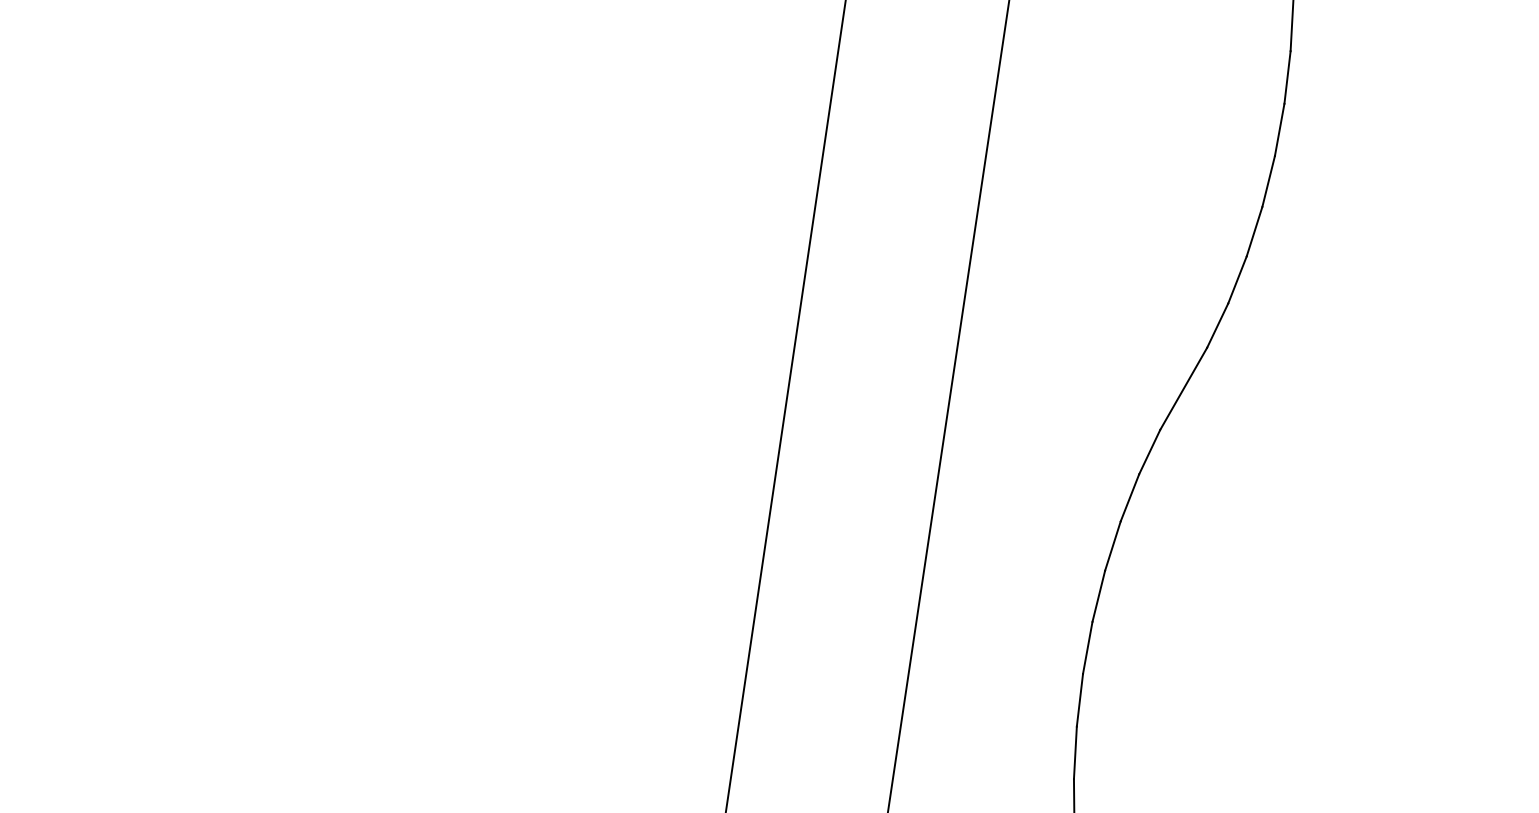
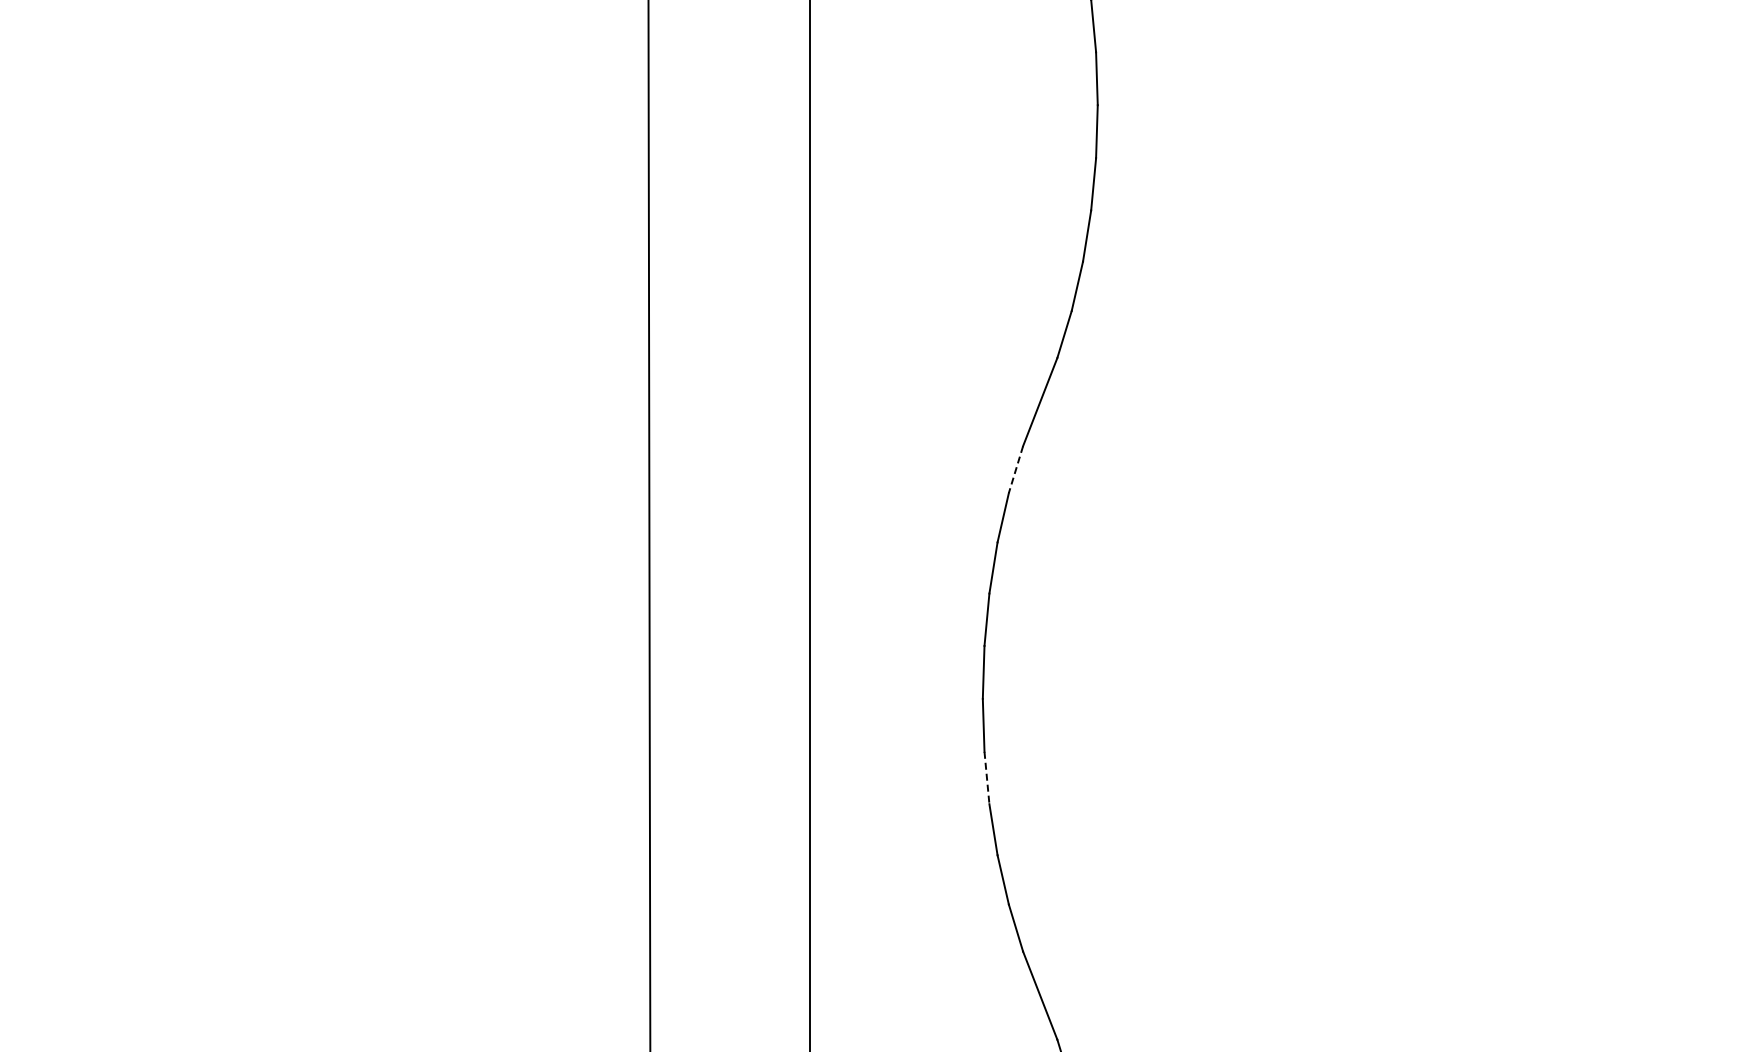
line: (1149, 451) -> (1015, 469), solid -> dashed
line: (1075, 753) -> (987, 778), solid -> dashed

